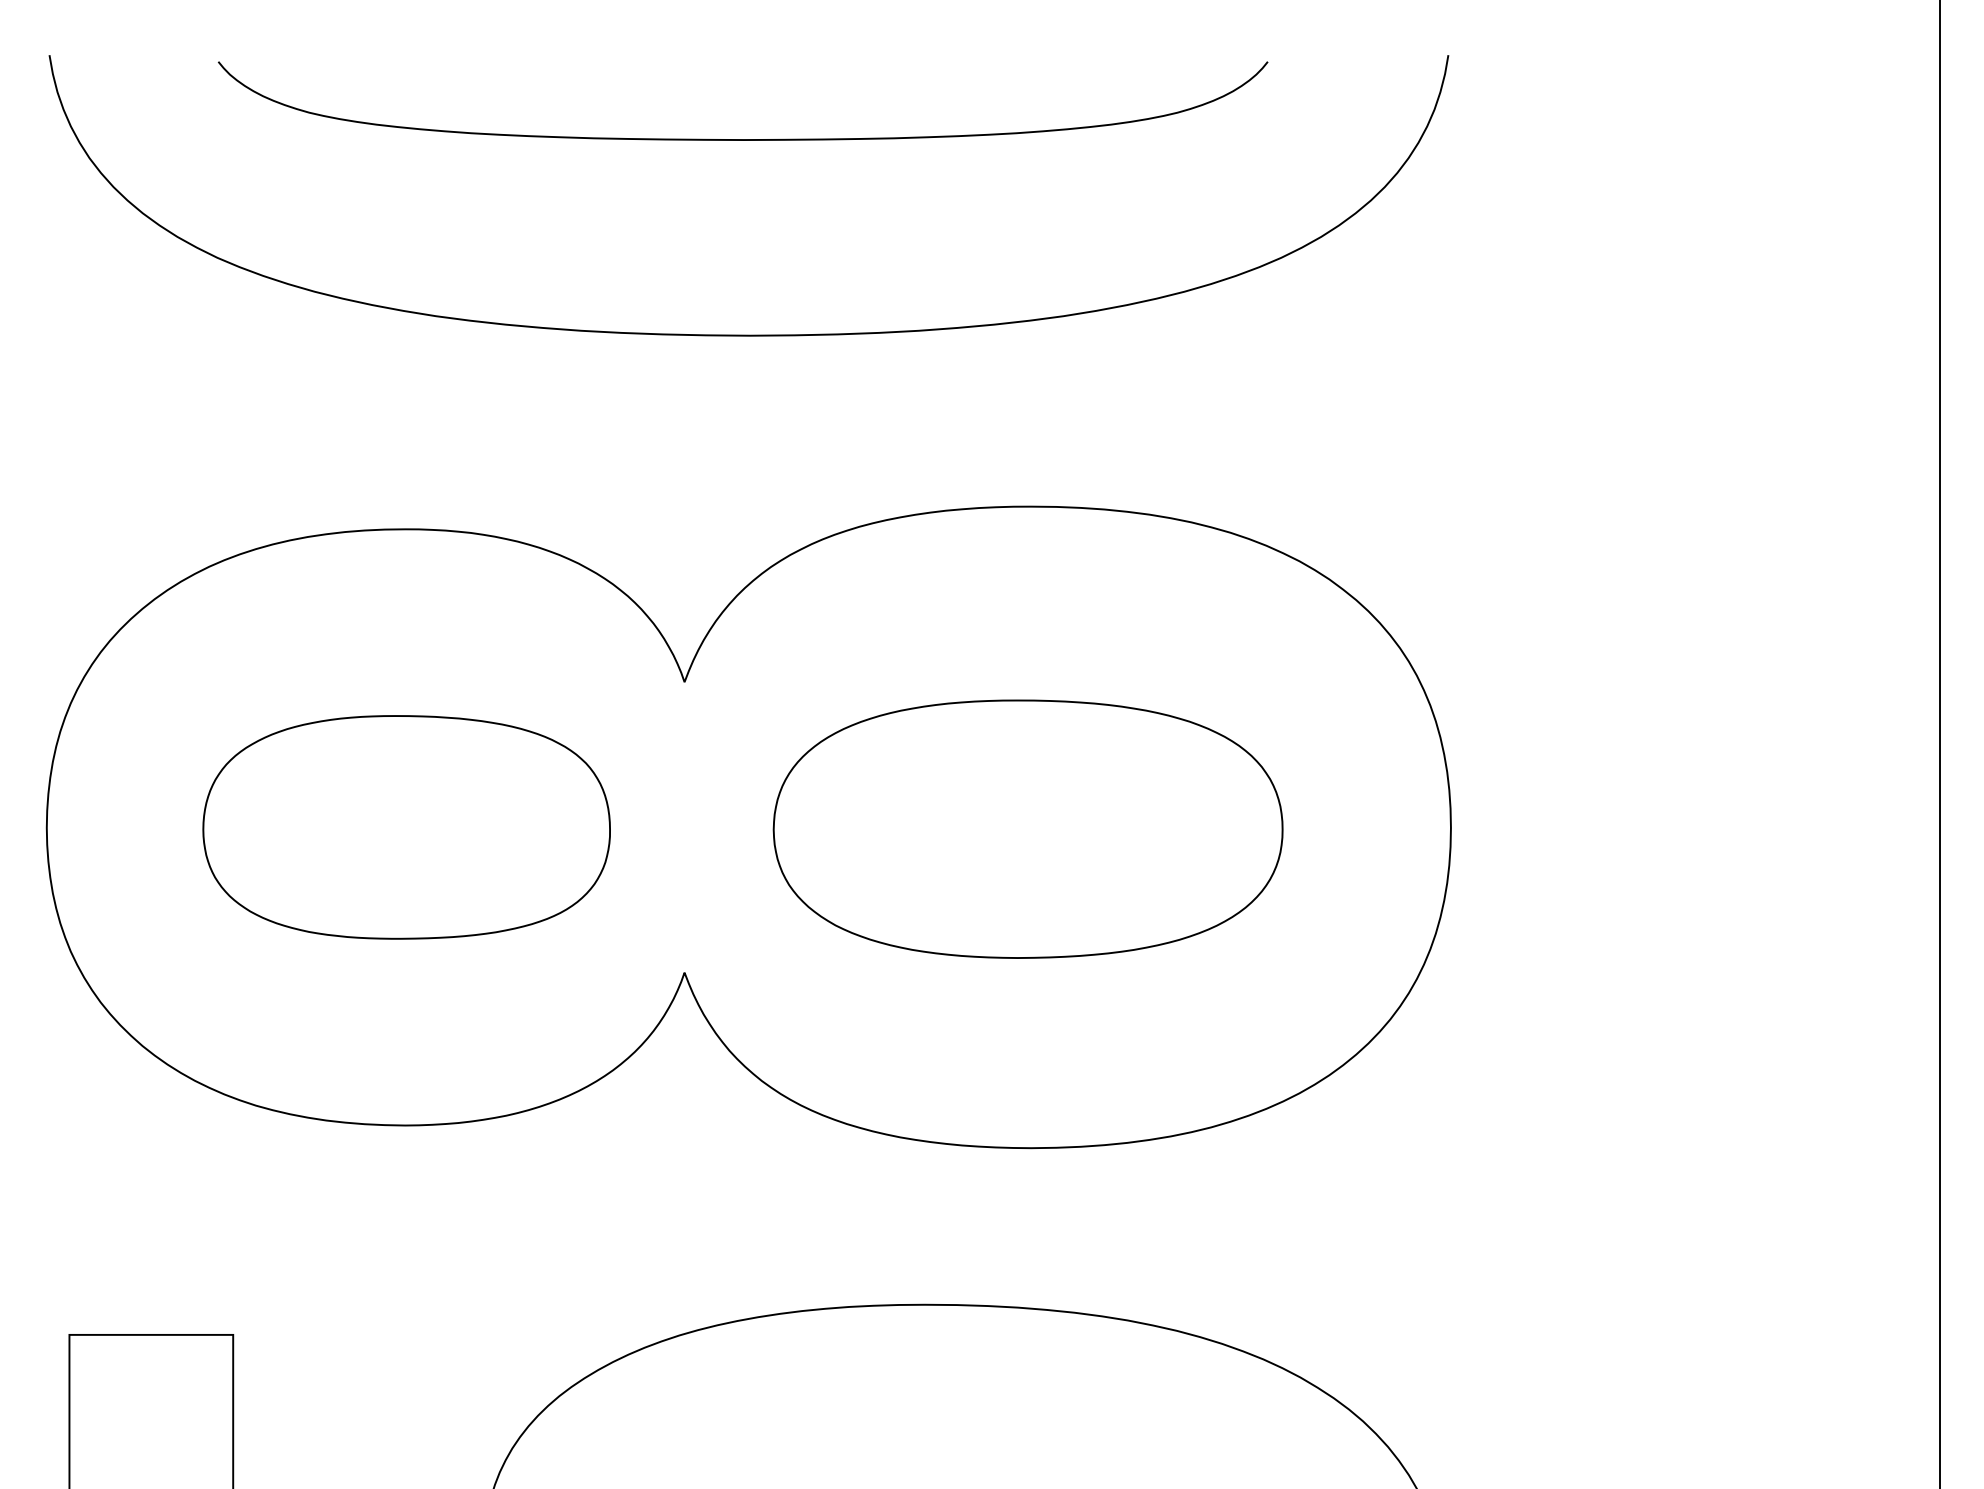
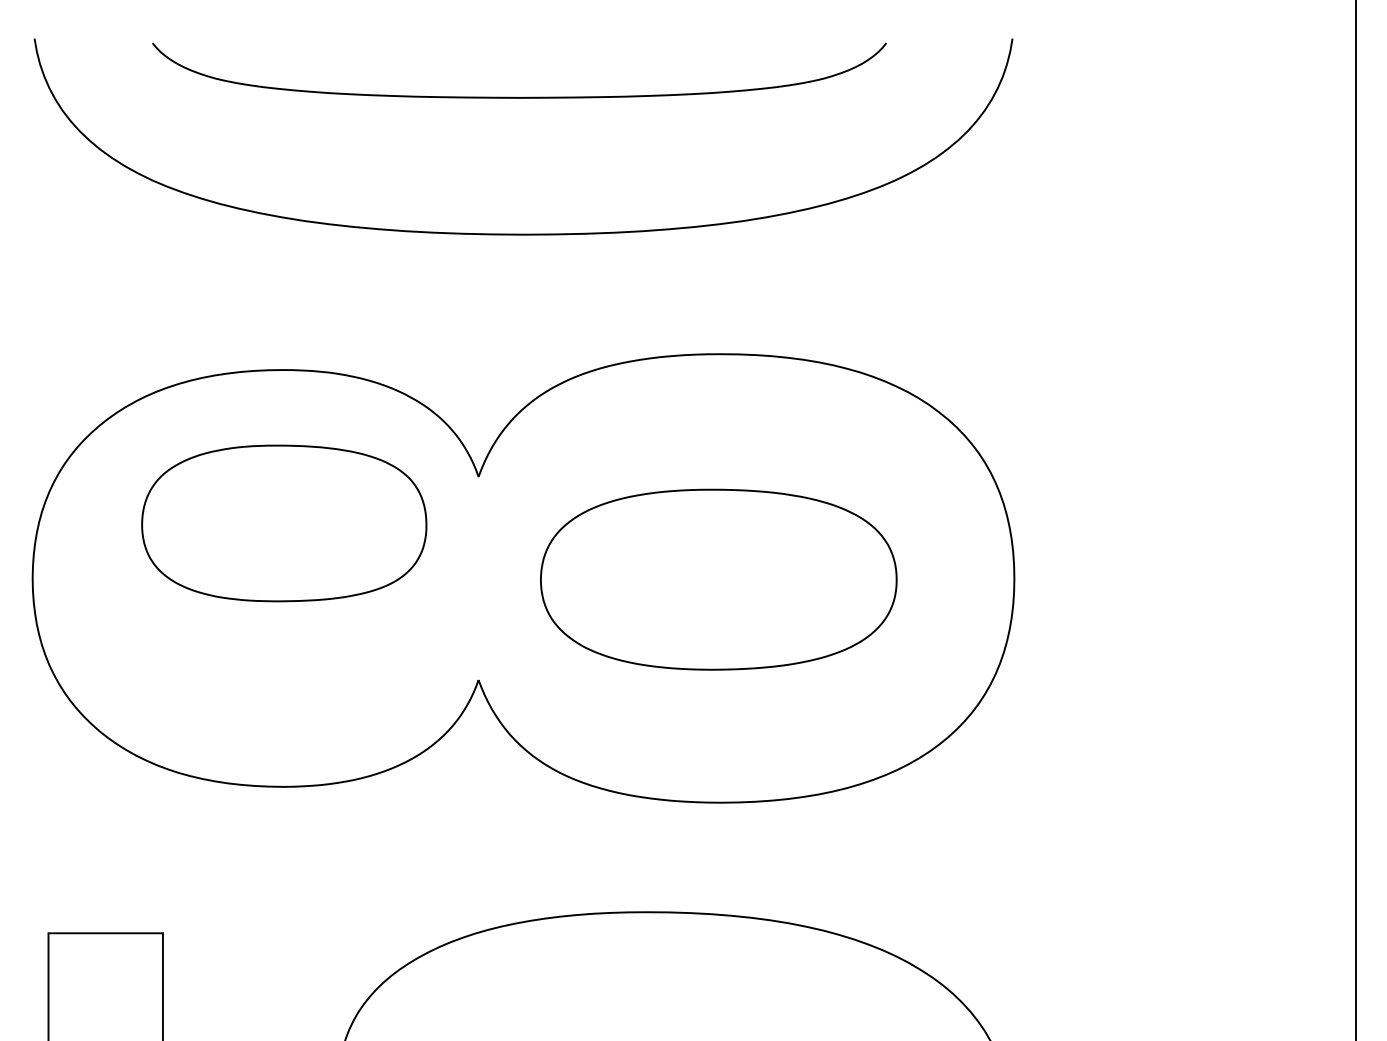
part: (407, 827) -> (284, 523), moved

